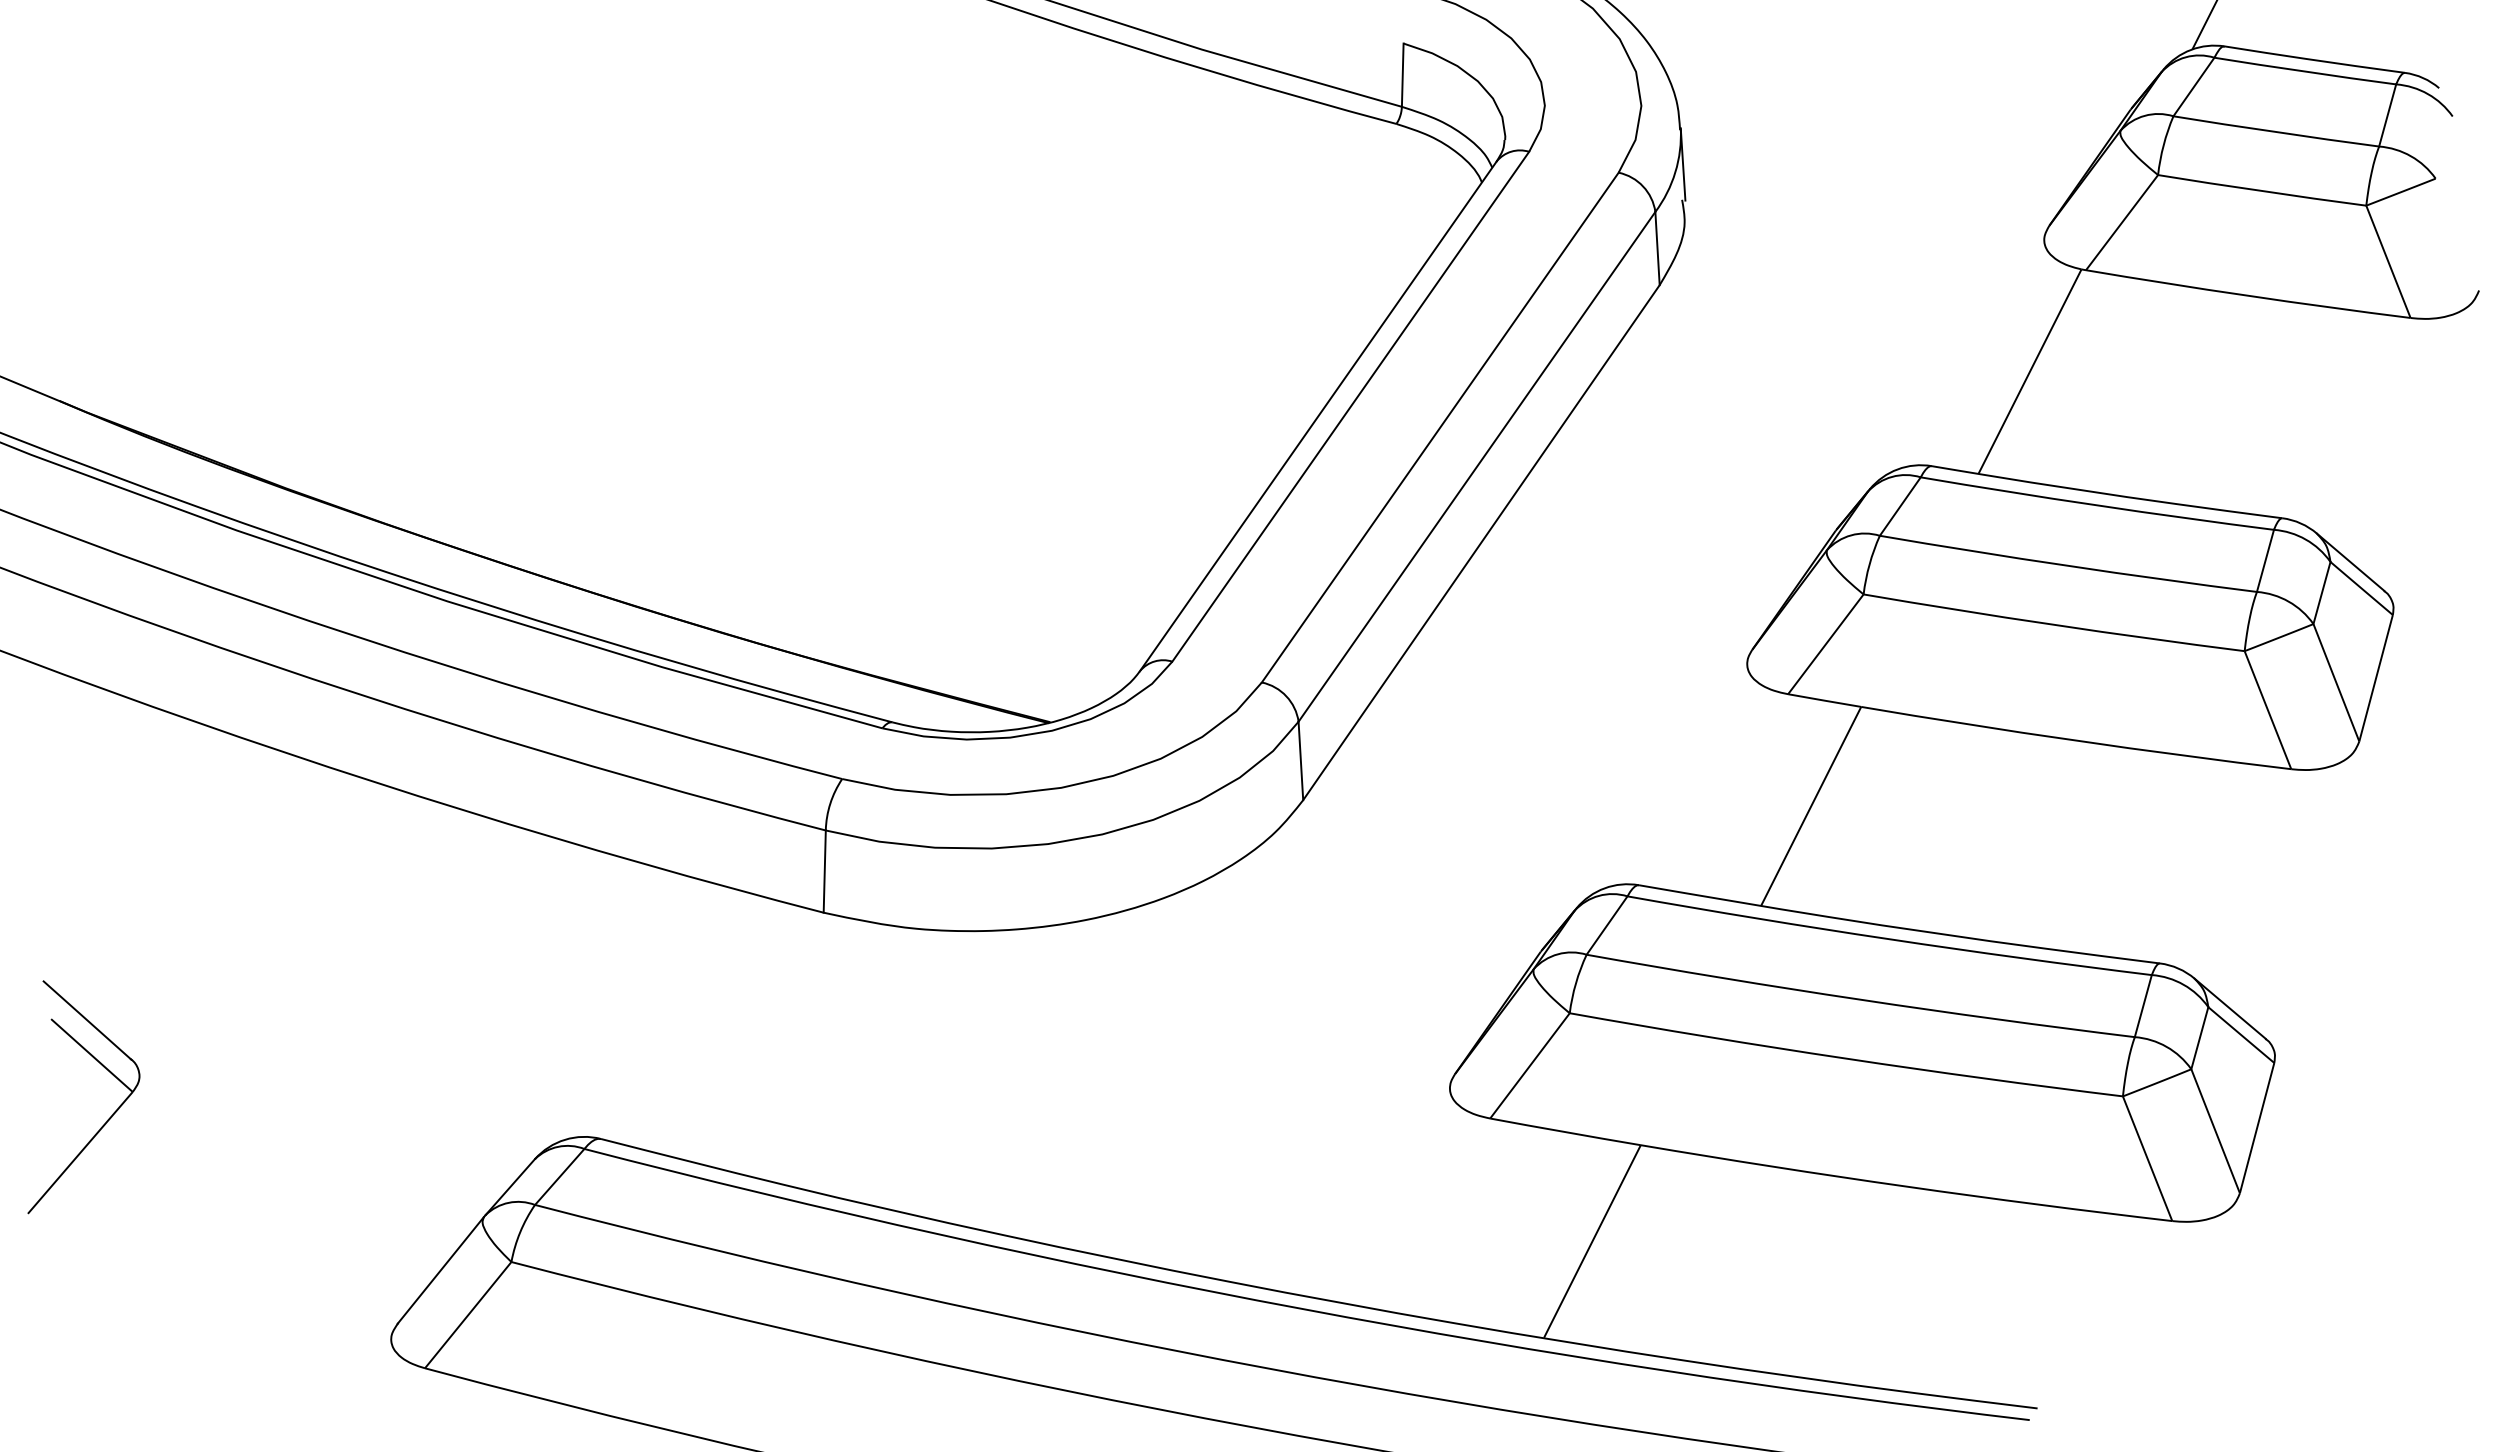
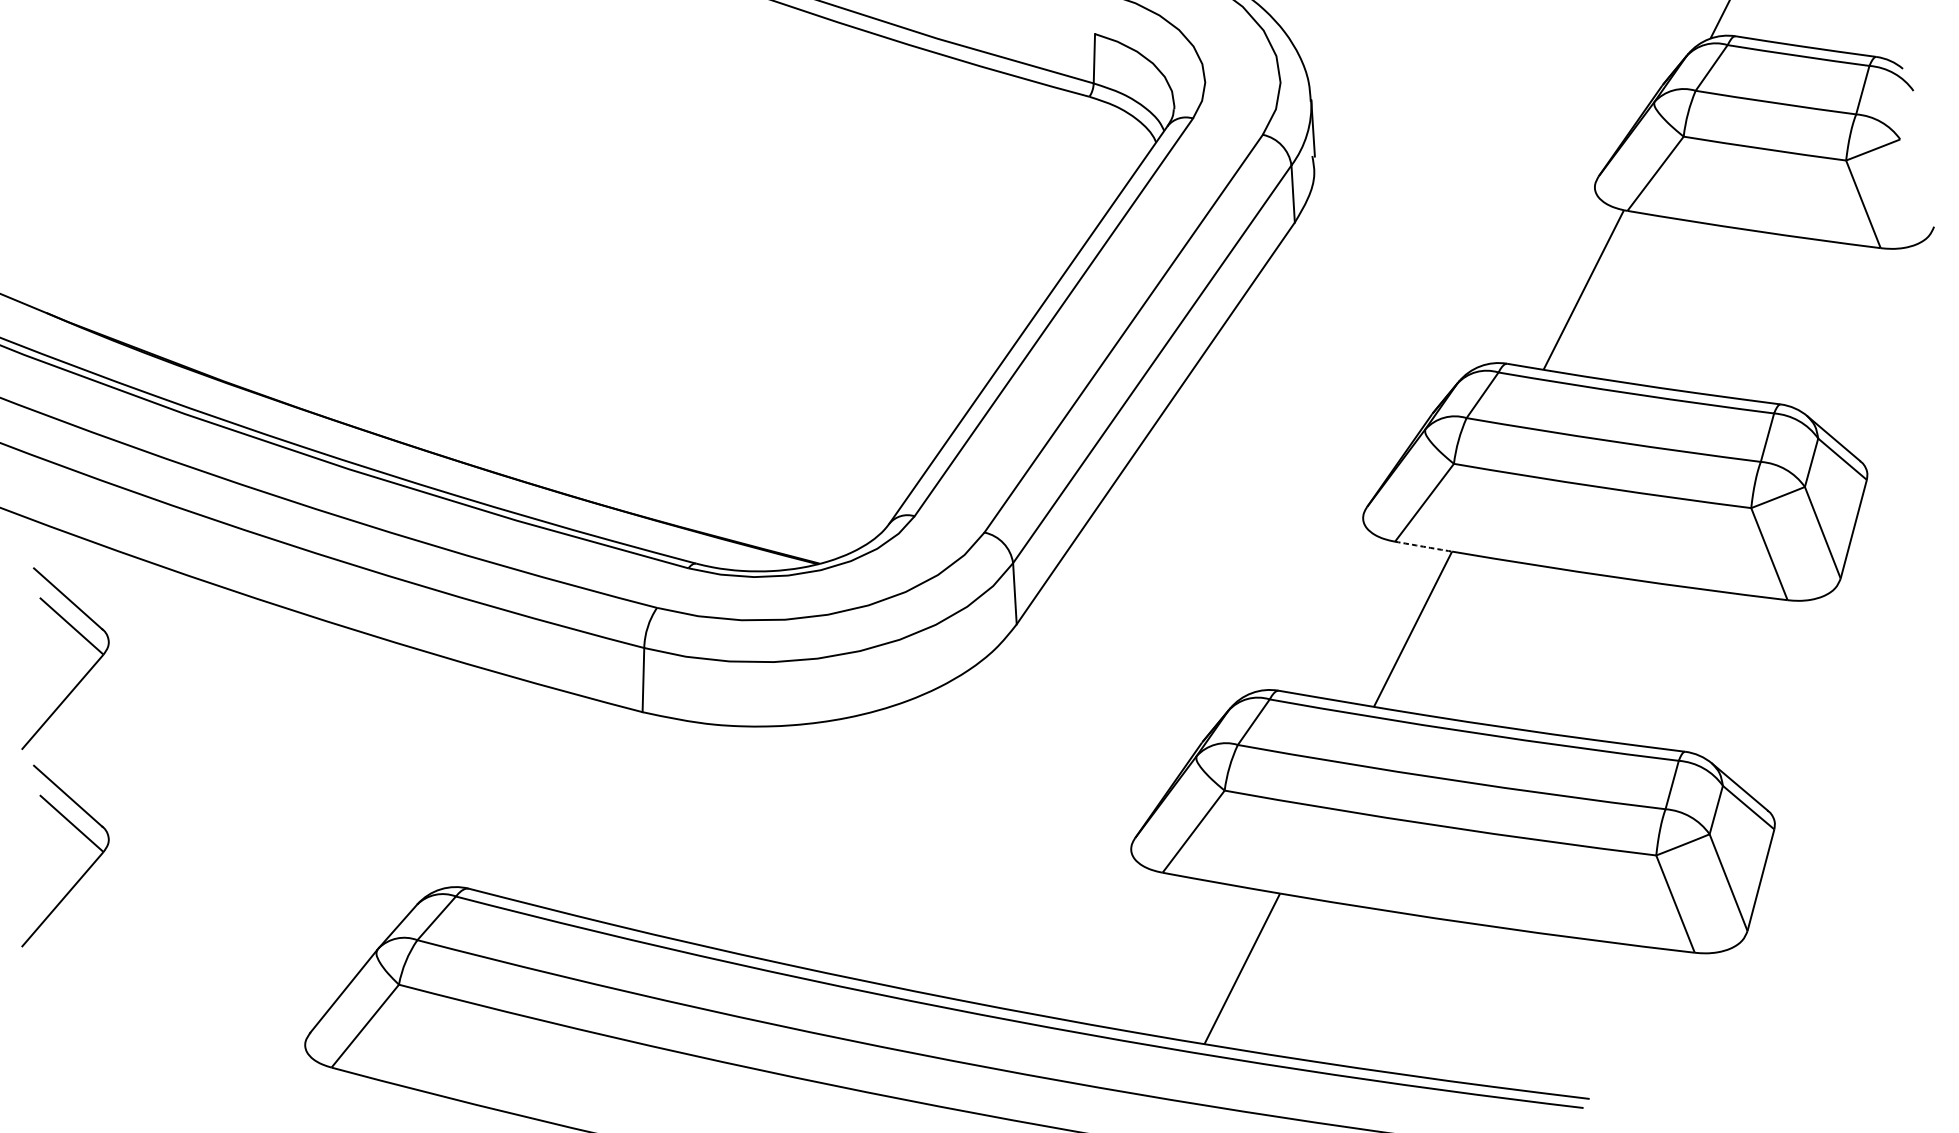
arc: (1824, 700) -> (1423, 546), solid -> dashed
part: (106, 867) -> (83, 676), added

